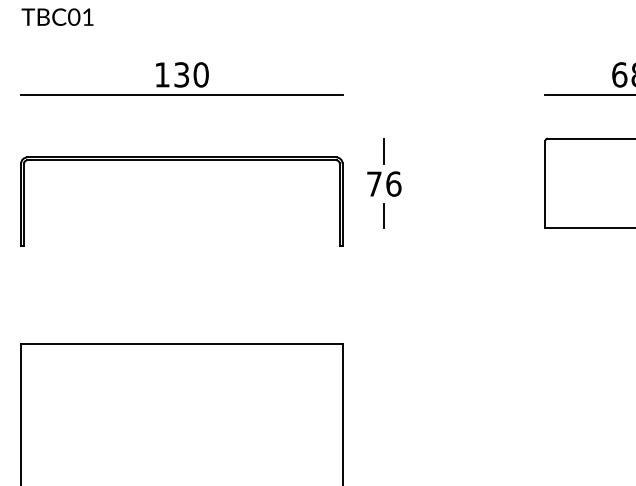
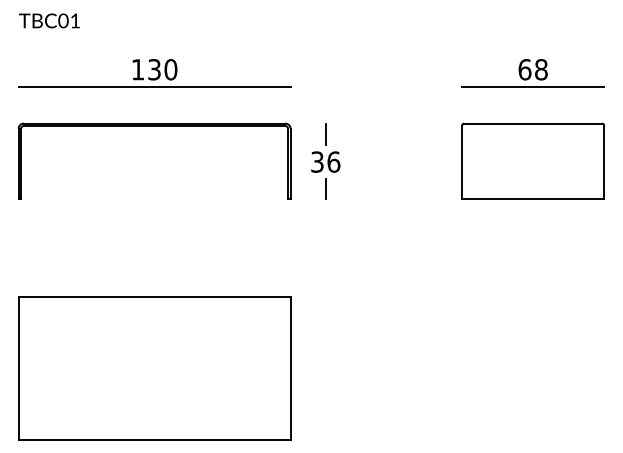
part: (181, 160) -> (154, 126), moved
text: (374, 183) -> (317, 161), 76 -> 36

